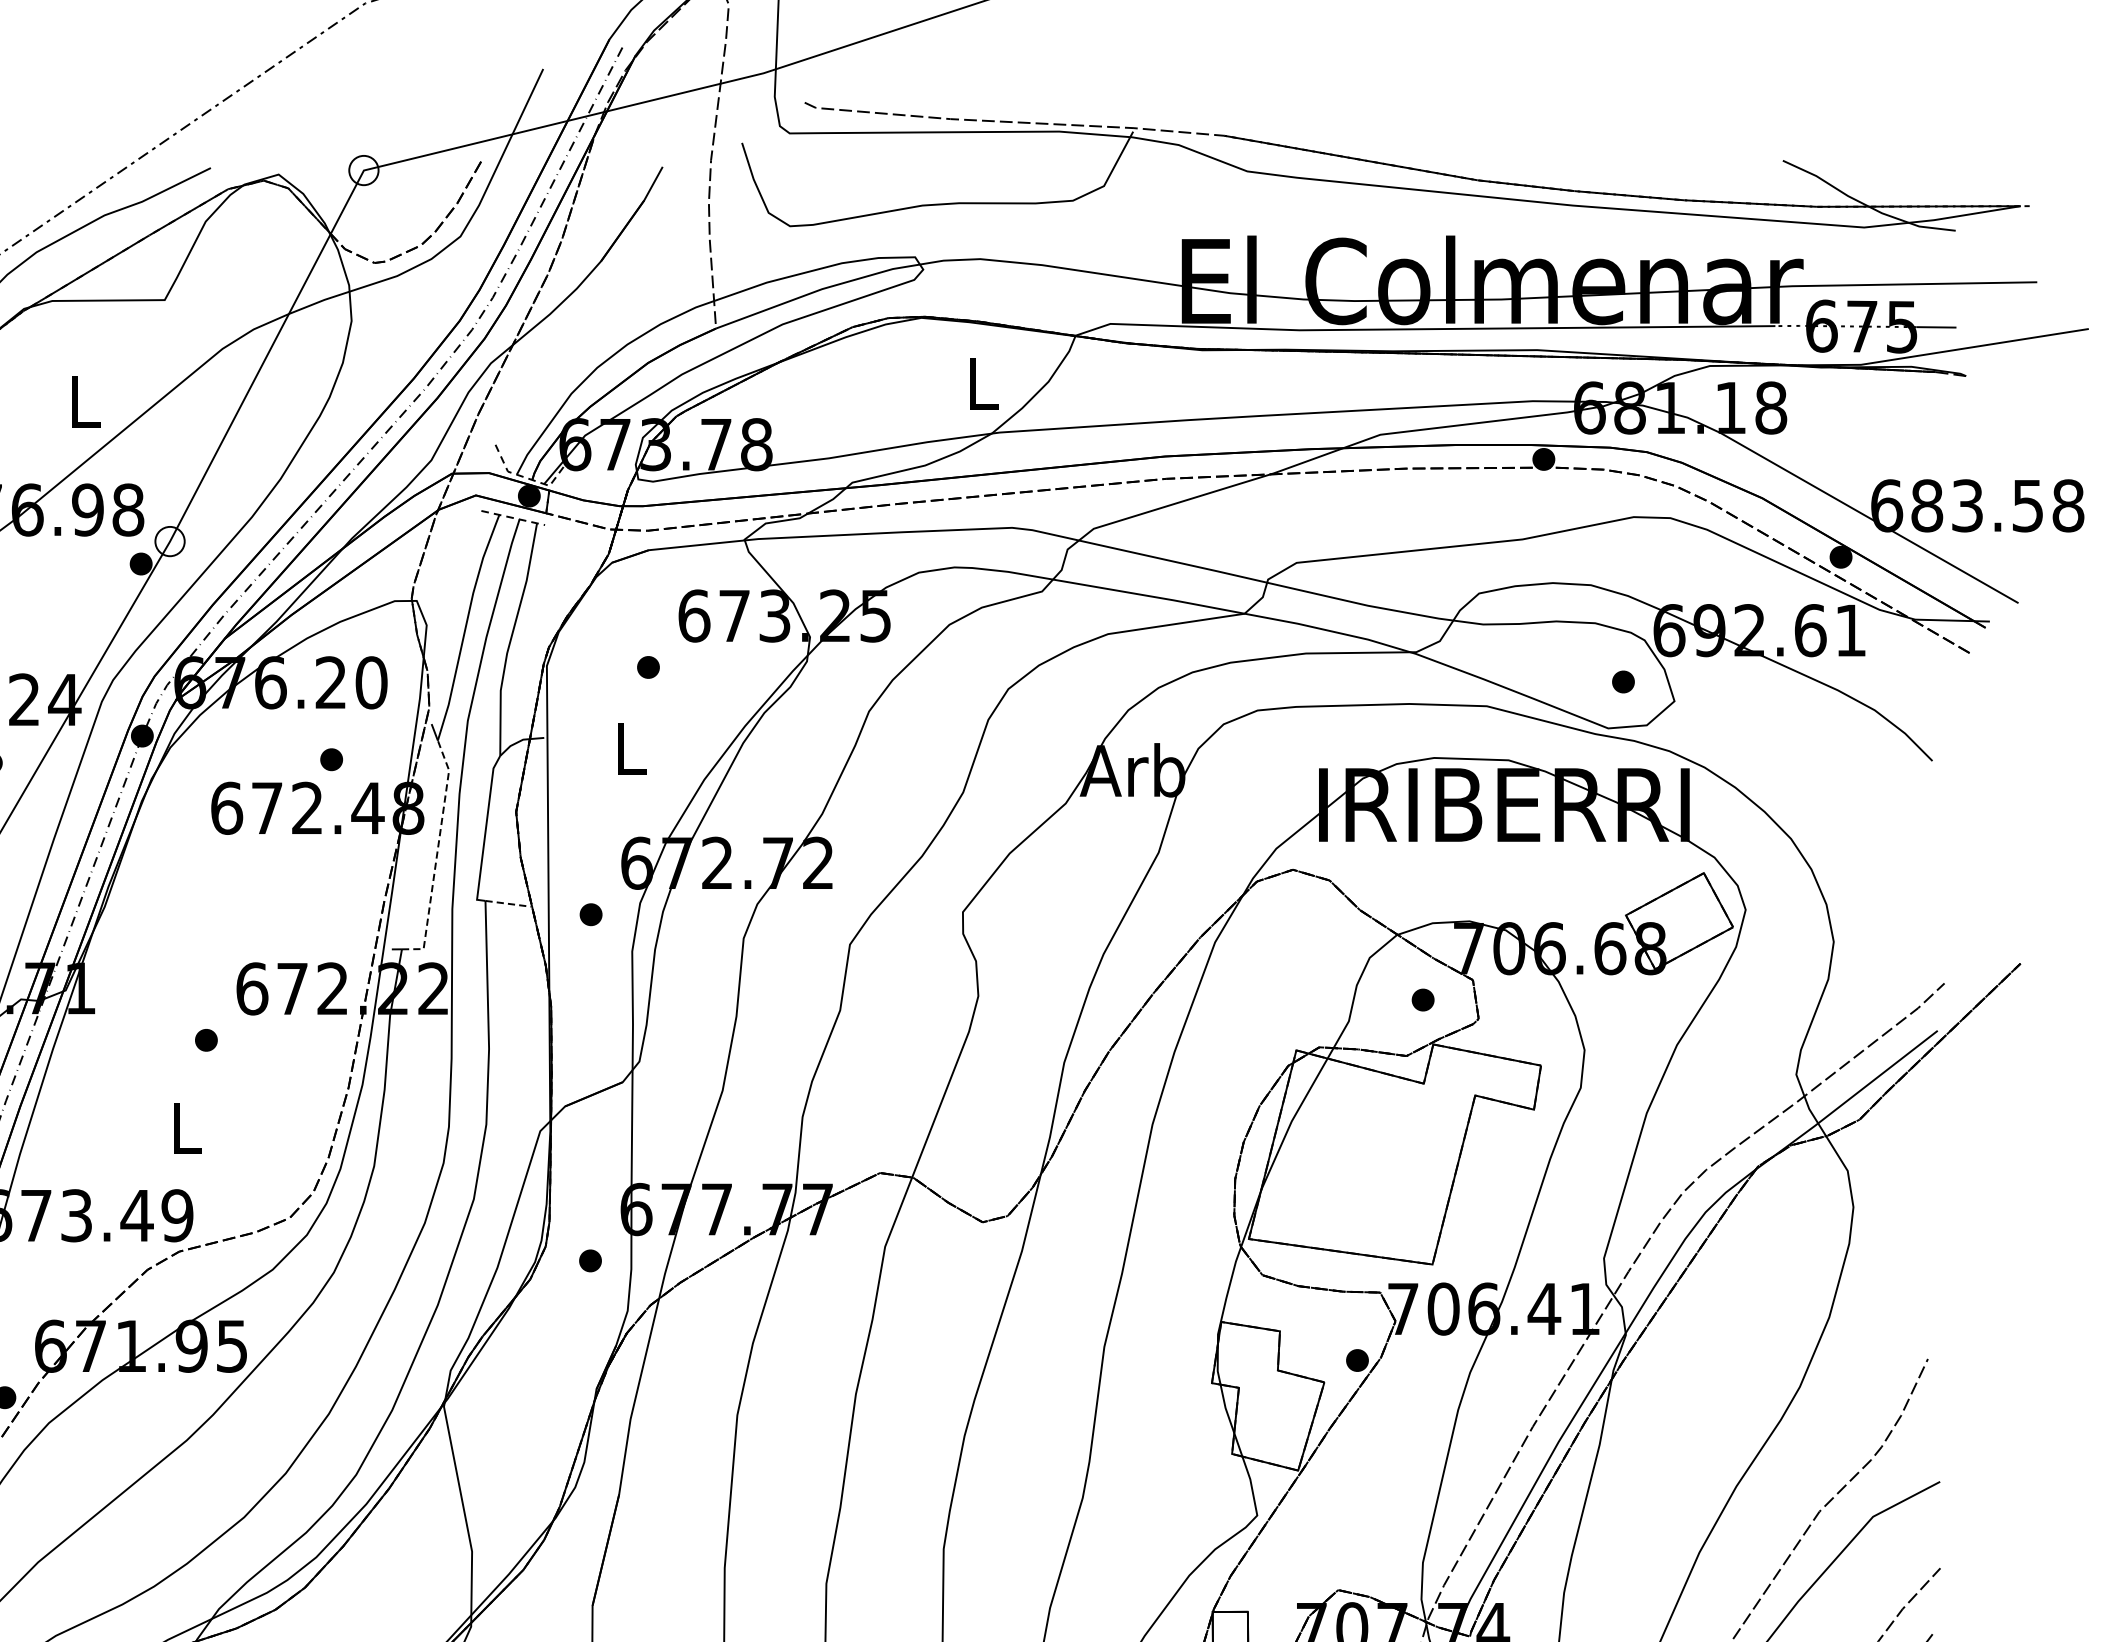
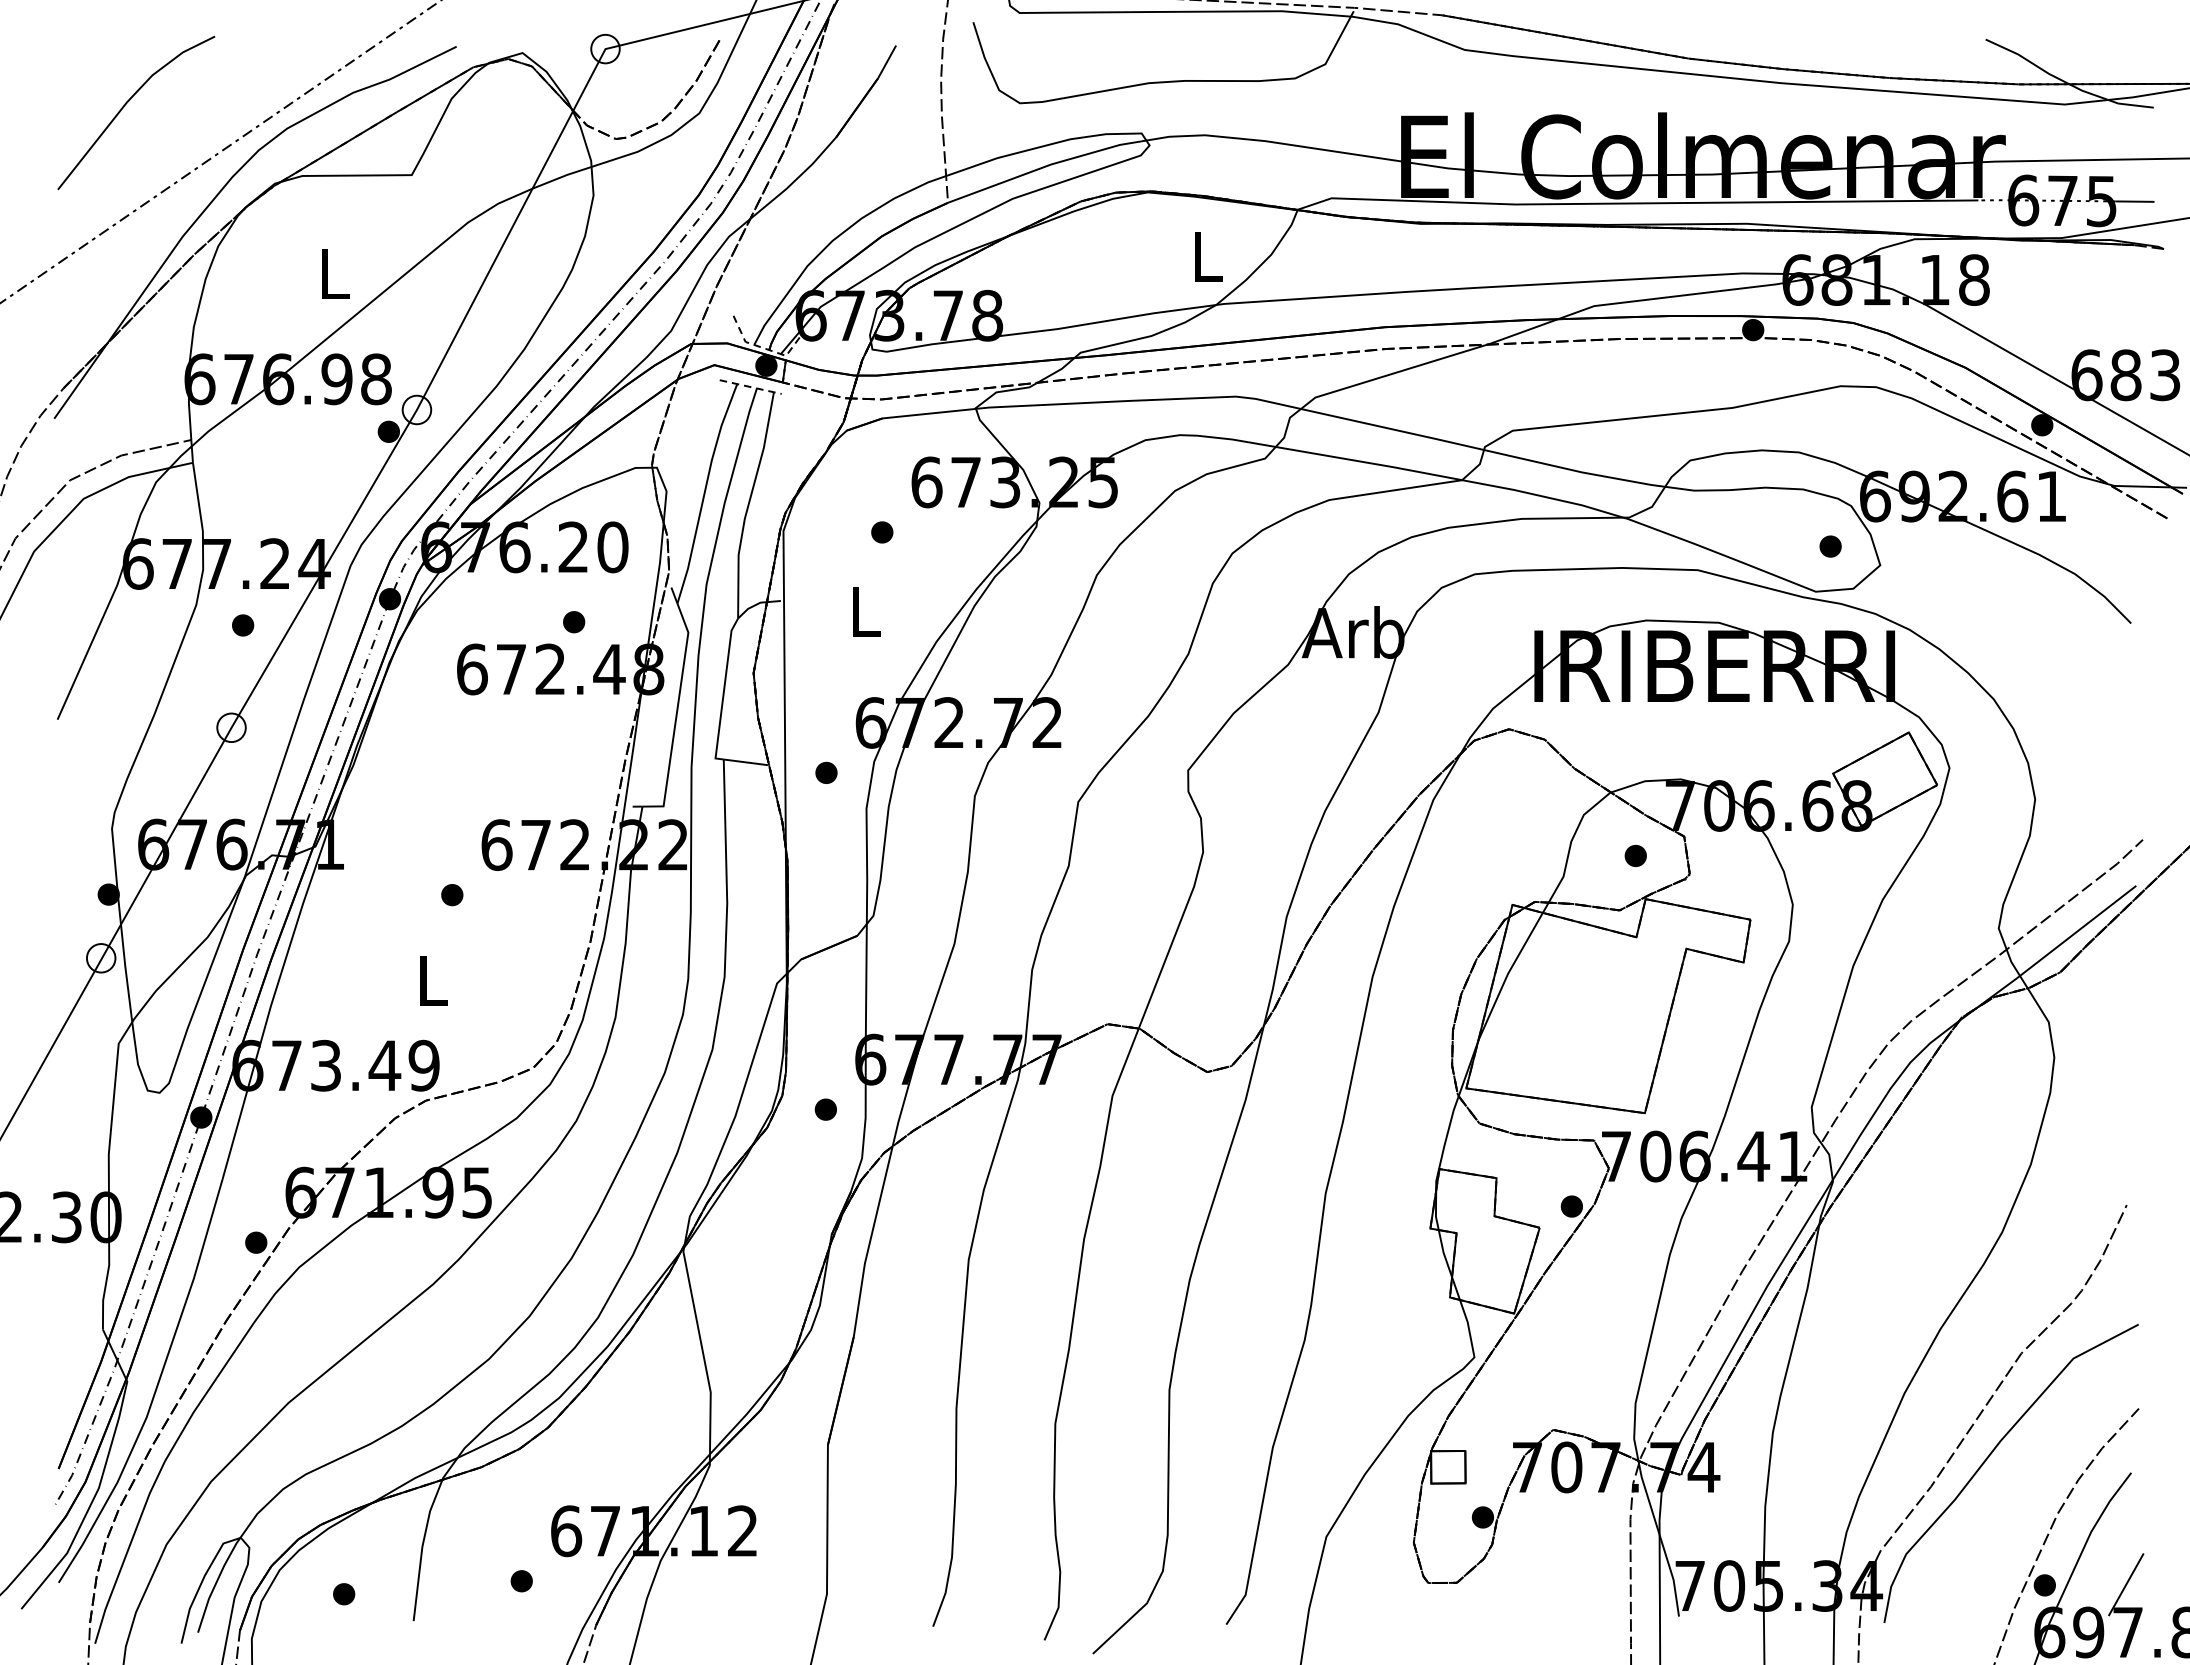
line: (436, 854) -> (676, 714), dashed -> solid
line: (508, 903) -> (746, 762), dashed -> solid

